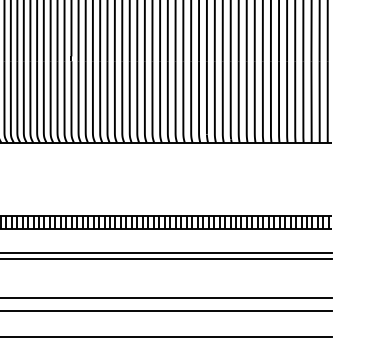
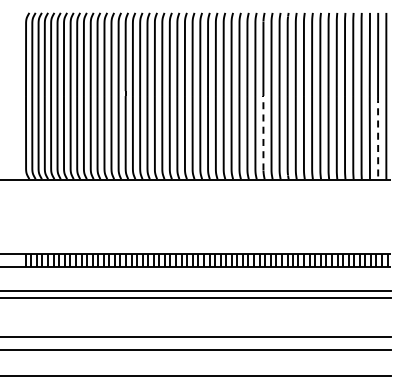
line: (206, 97) -> (263, 132), solid -> dashed
line: (320, 101) -> (378, 137), solid -> dashed

